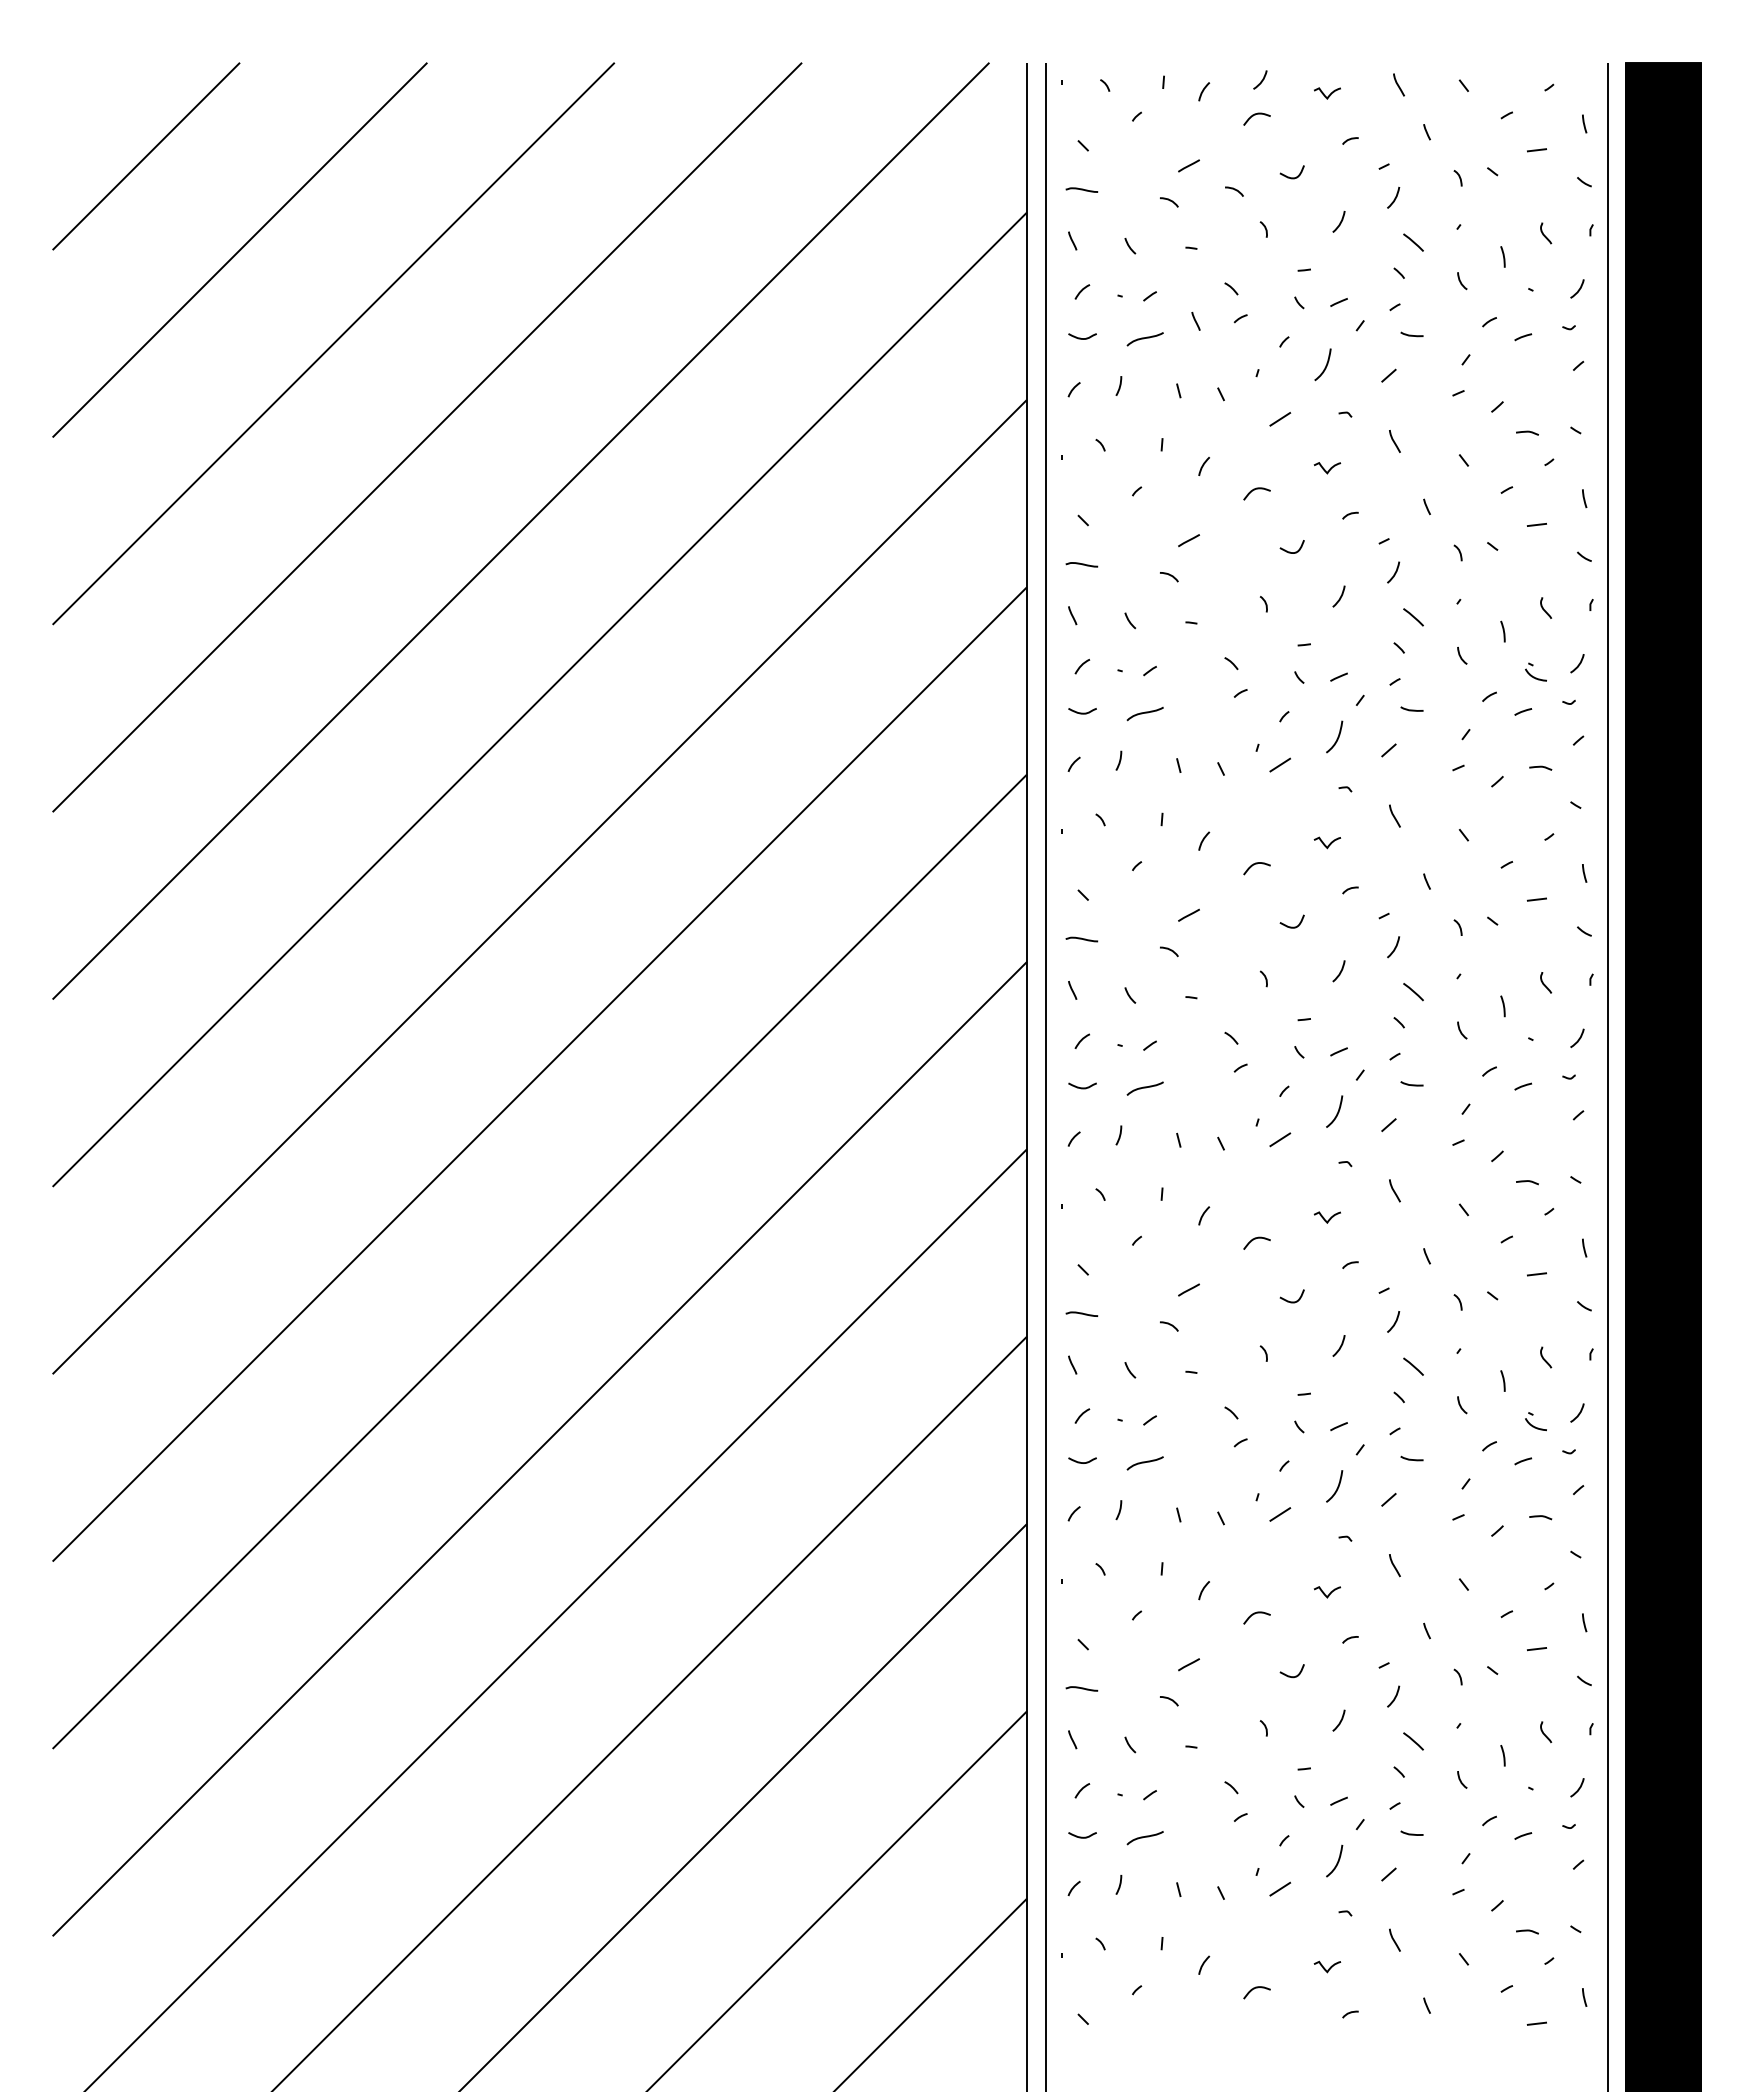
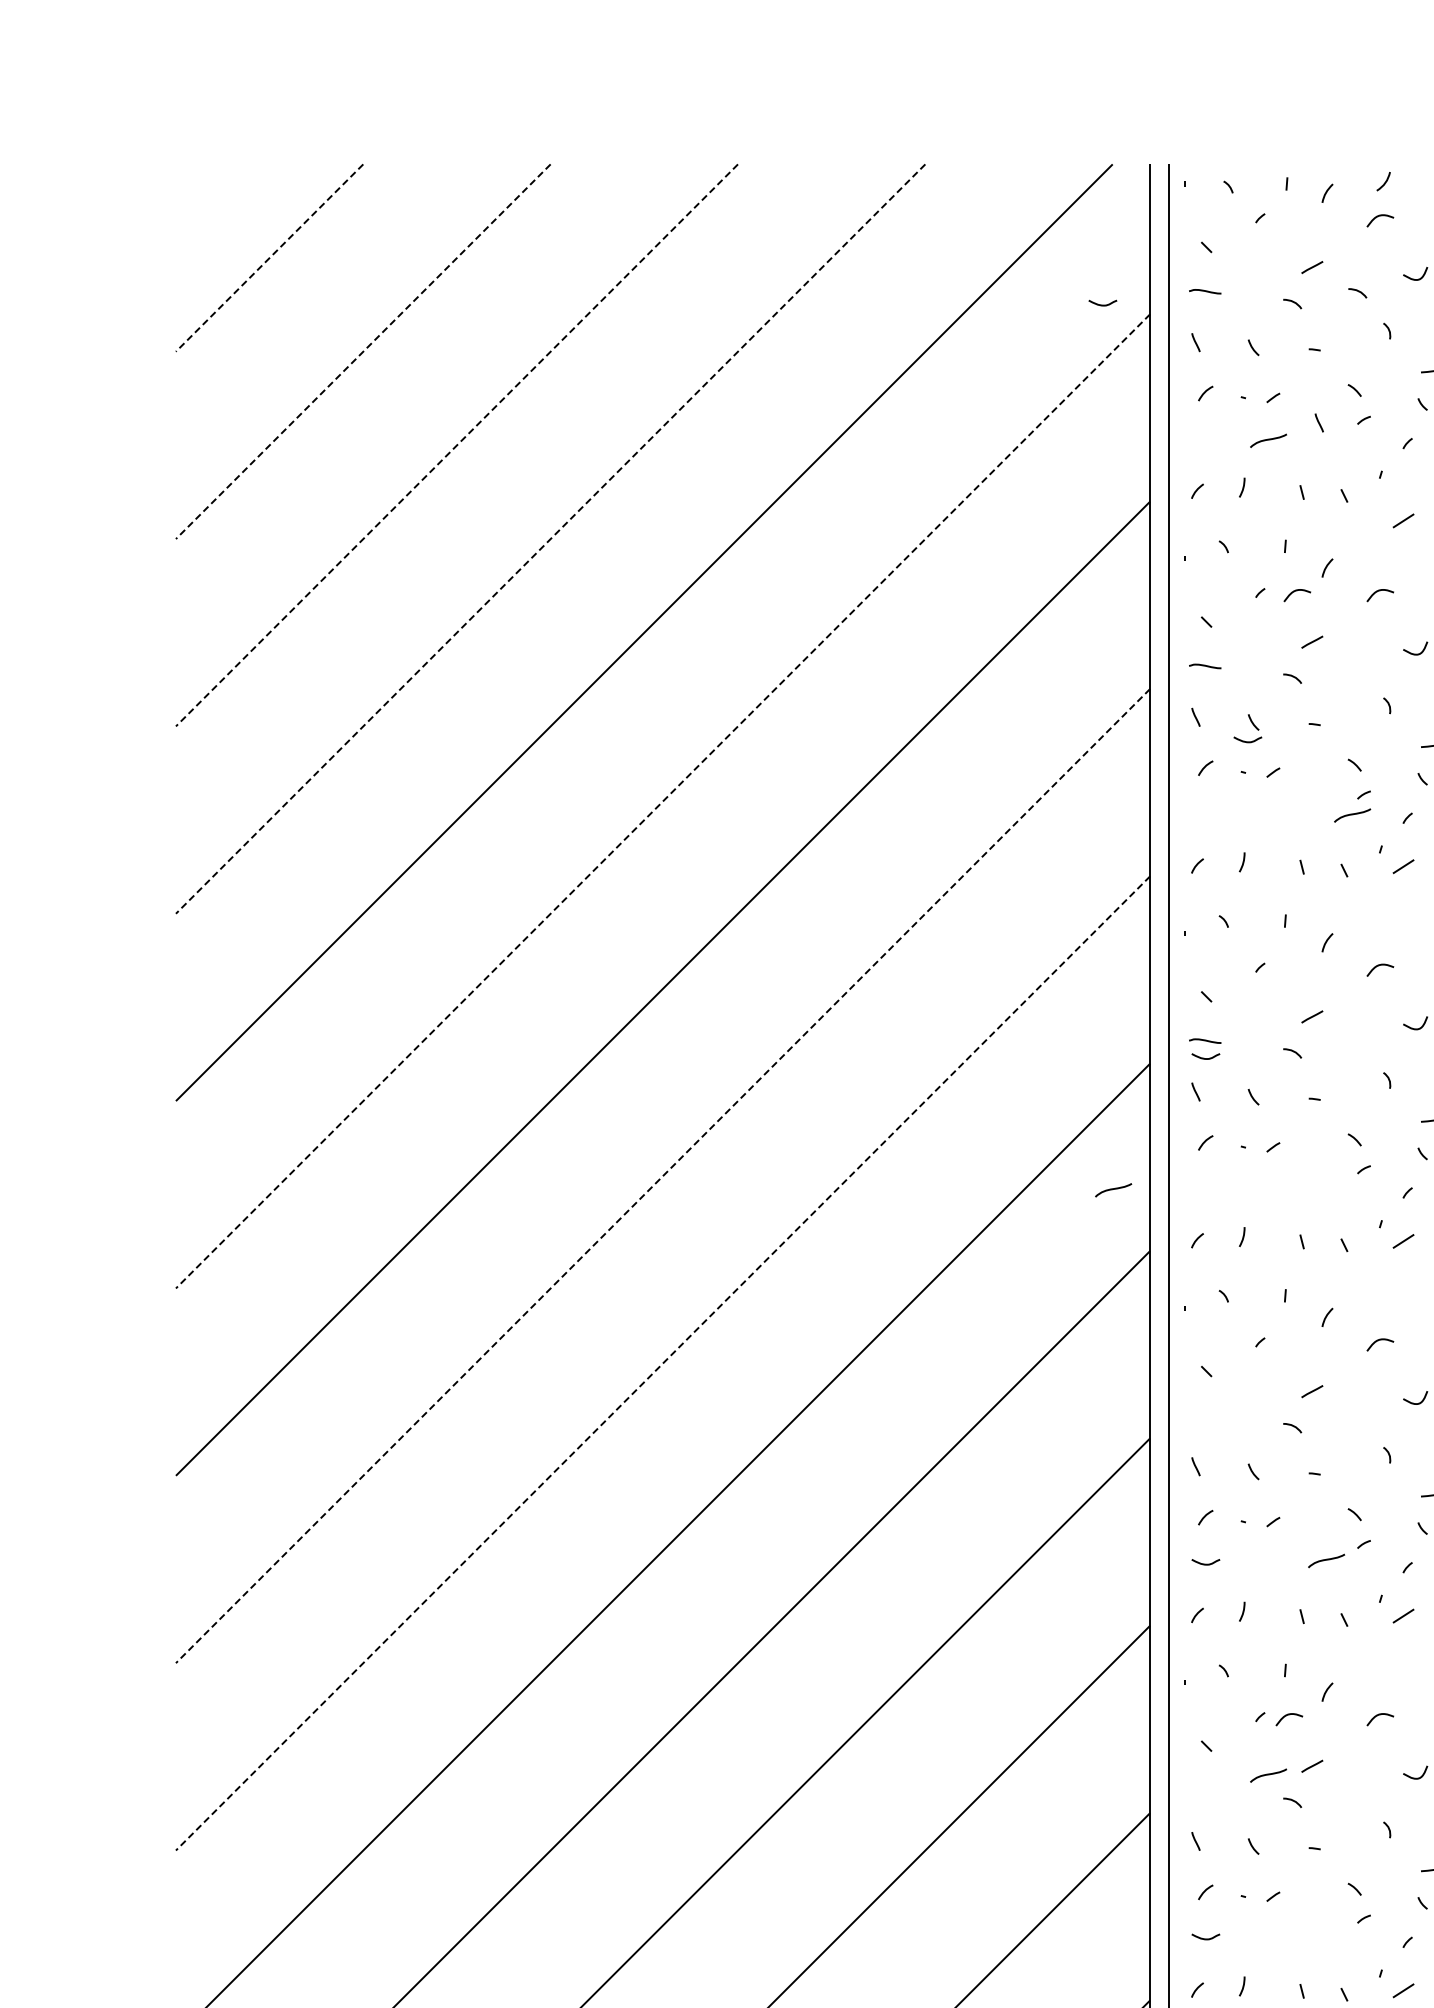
line: (145, 156) -> (268, 258), solid -> dashed
line: (240, 250) -> (363, 352), solid -> dashed
curve: (1082, 338) -> (1102, 305), moved
line: (333, 344) -> (456, 446), solid -> dashed
line: (427, 437) -> (550, 539), solid -> dashed
curve: (1171, 490) -> (1294, 592), added
line: (539, 699) -> (662, 801), solid -> dashed
curve: (1082, 712) -> (1247, 741), moved
curve: (1144, 713) -> (1351, 815), moved
line: (539, 1074) -> (662, 1176), solid -> dashed
curve: (1082, 1087) -> (1205, 1058), moved
curve: (1144, 1088) -> (1112, 1190), moved
line: (539, 1261) -> (662, 1363), solid -> dashed
curve: (1081, 1313) -> (1204, 1415), removed
curve: (1144, 1463) -> (1325, 1561), moved
curve: (1164, 1614) -> (1287, 1716), added
curve: (1081, 1688) -> (1204, 1790), removed
curve: (1144, 1837) -> (1267, 1775), moved

